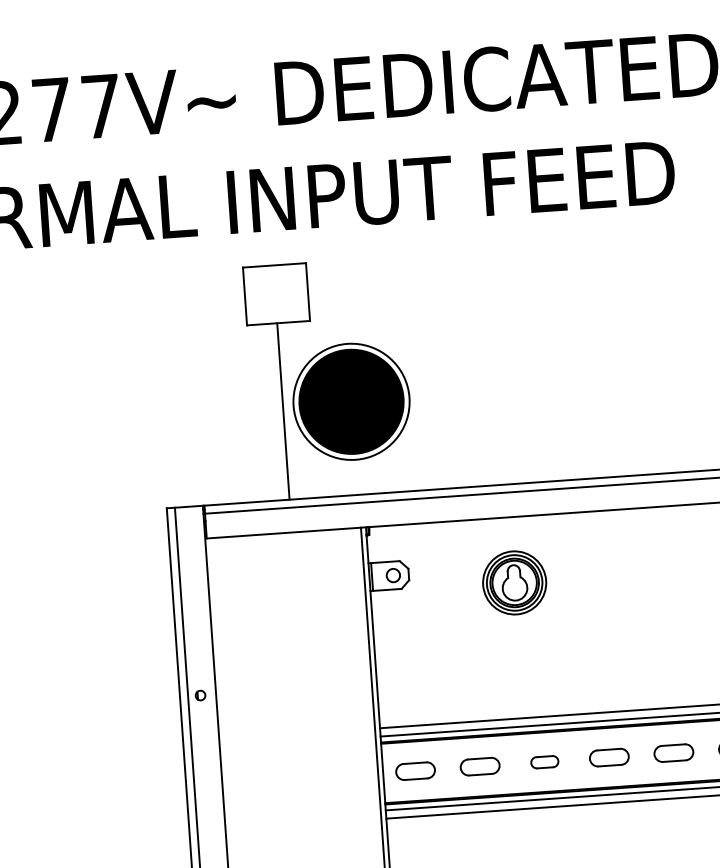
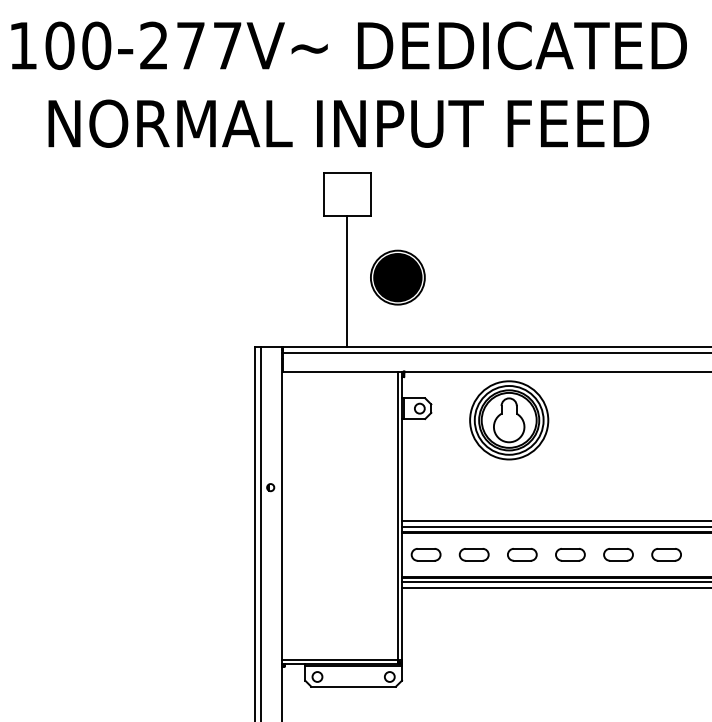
part: (351, 401) -> (397, 277), size x0.62
part: (514, 583) -> (509, 420), size x1.67
part: (544, 761) -> (522, 554), size x1.43

